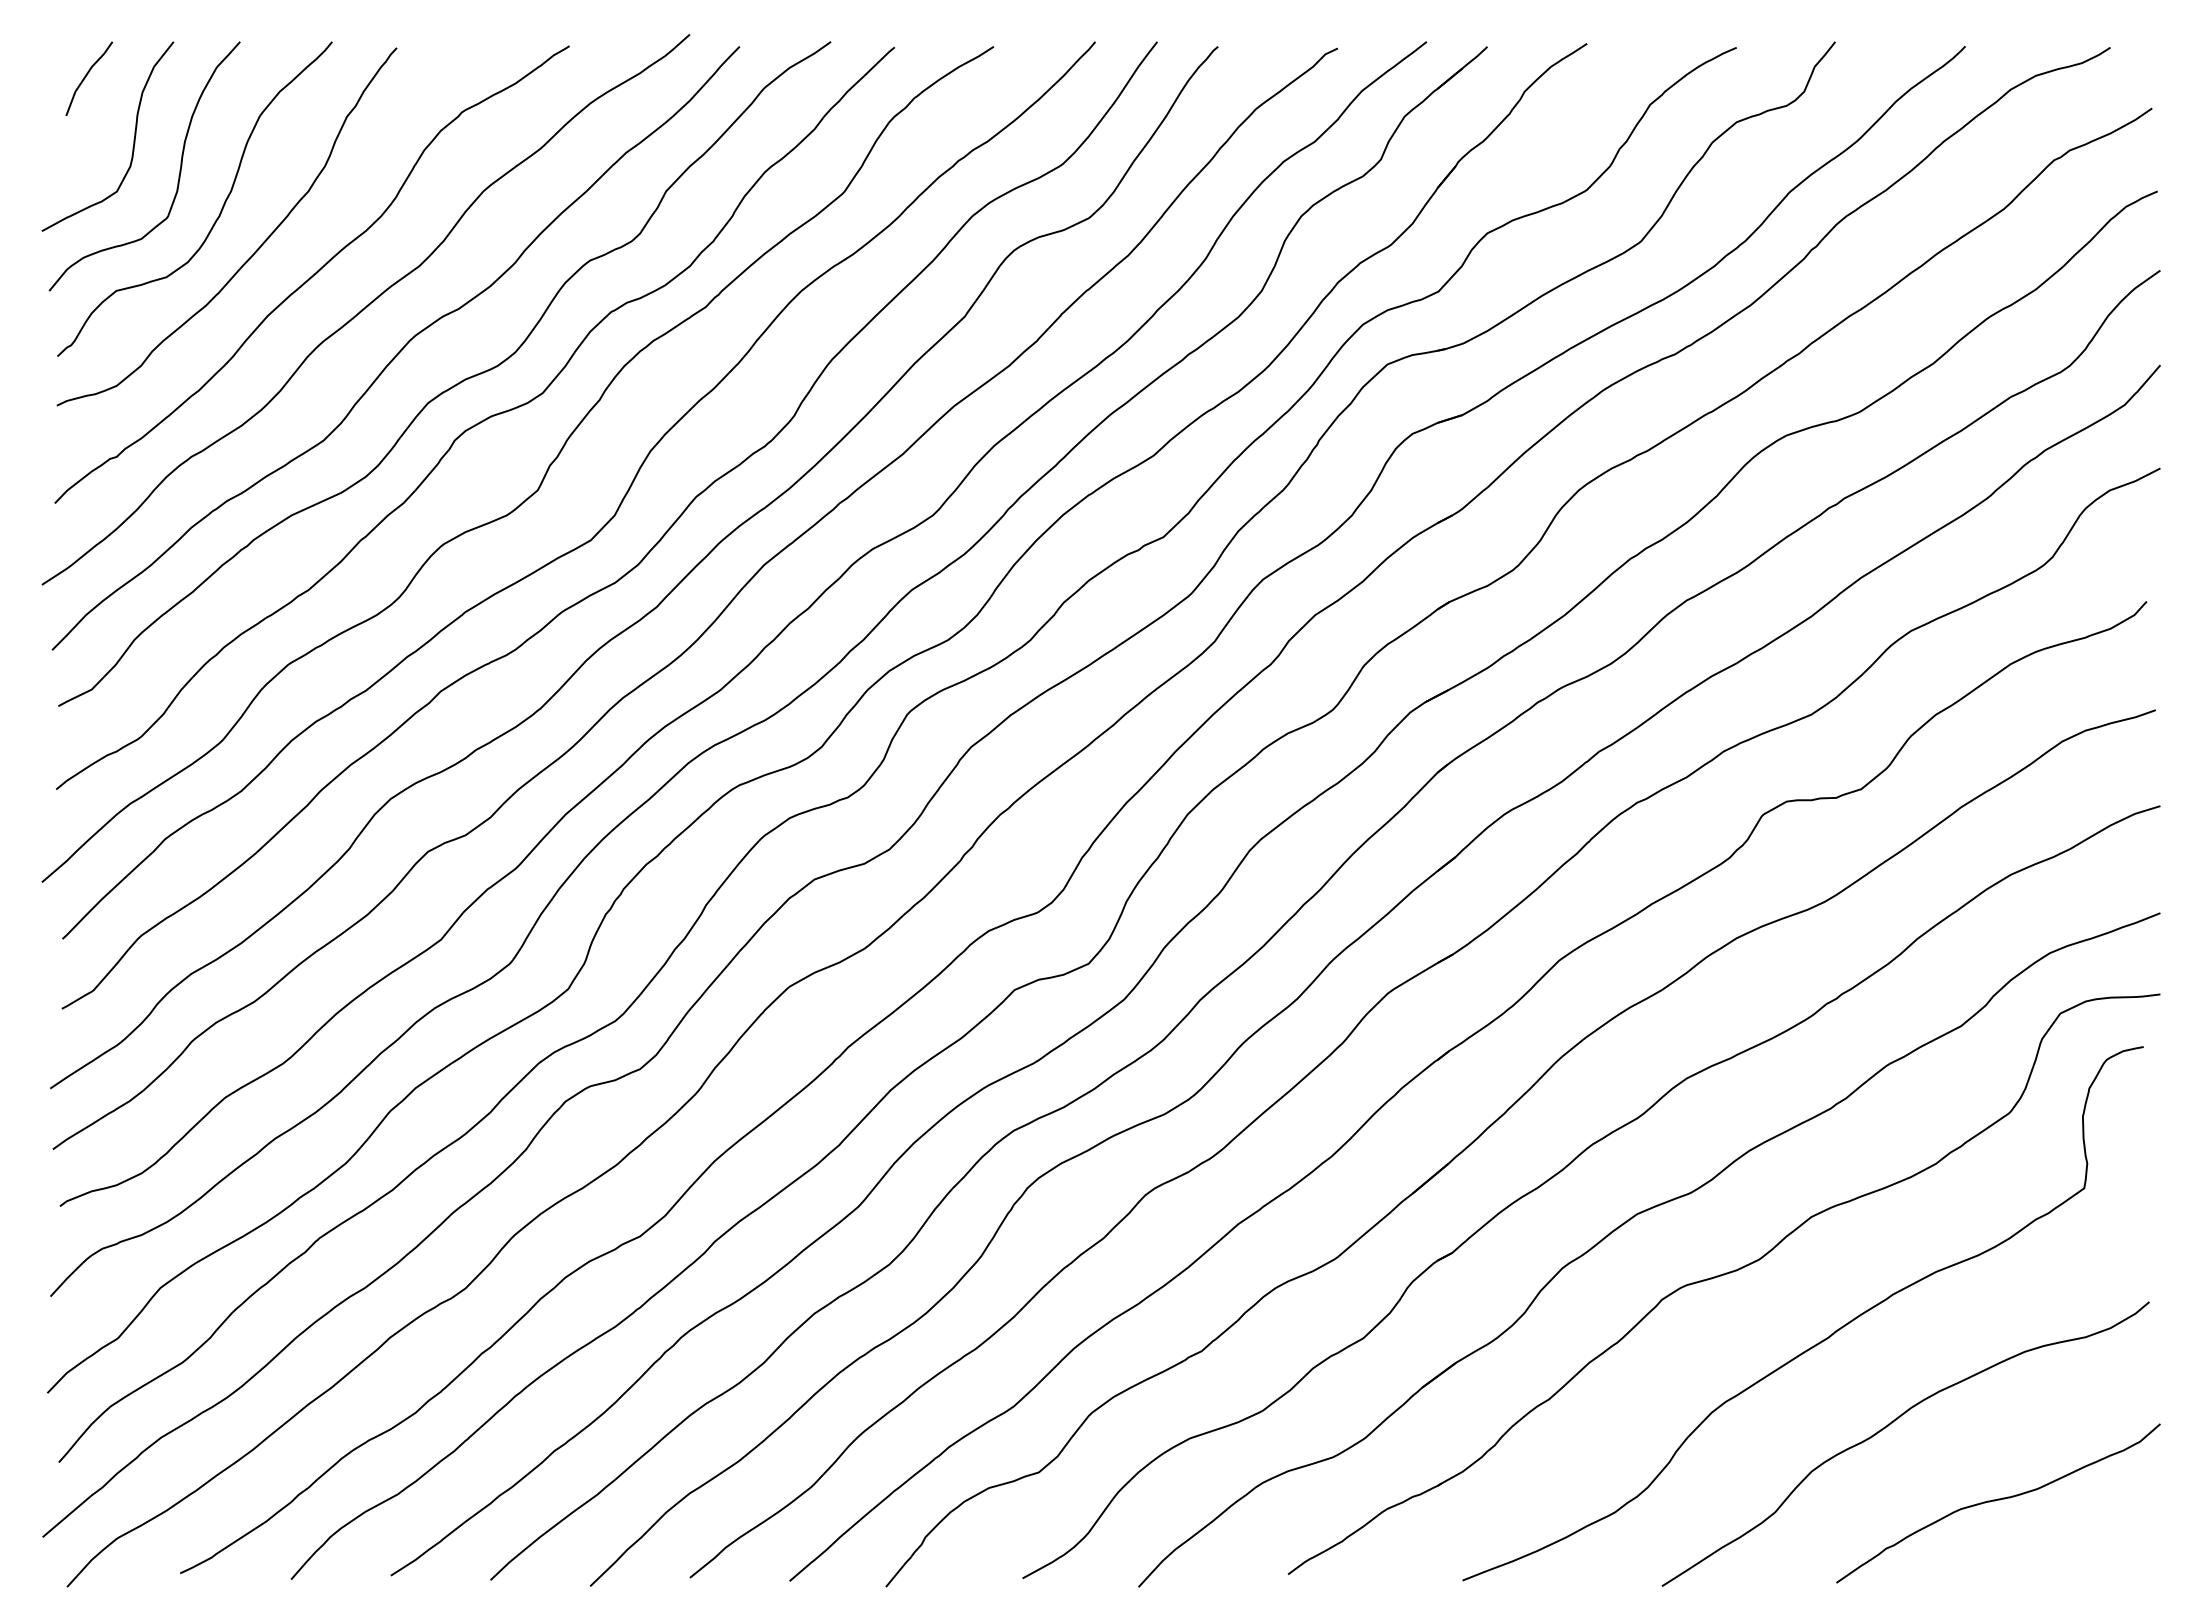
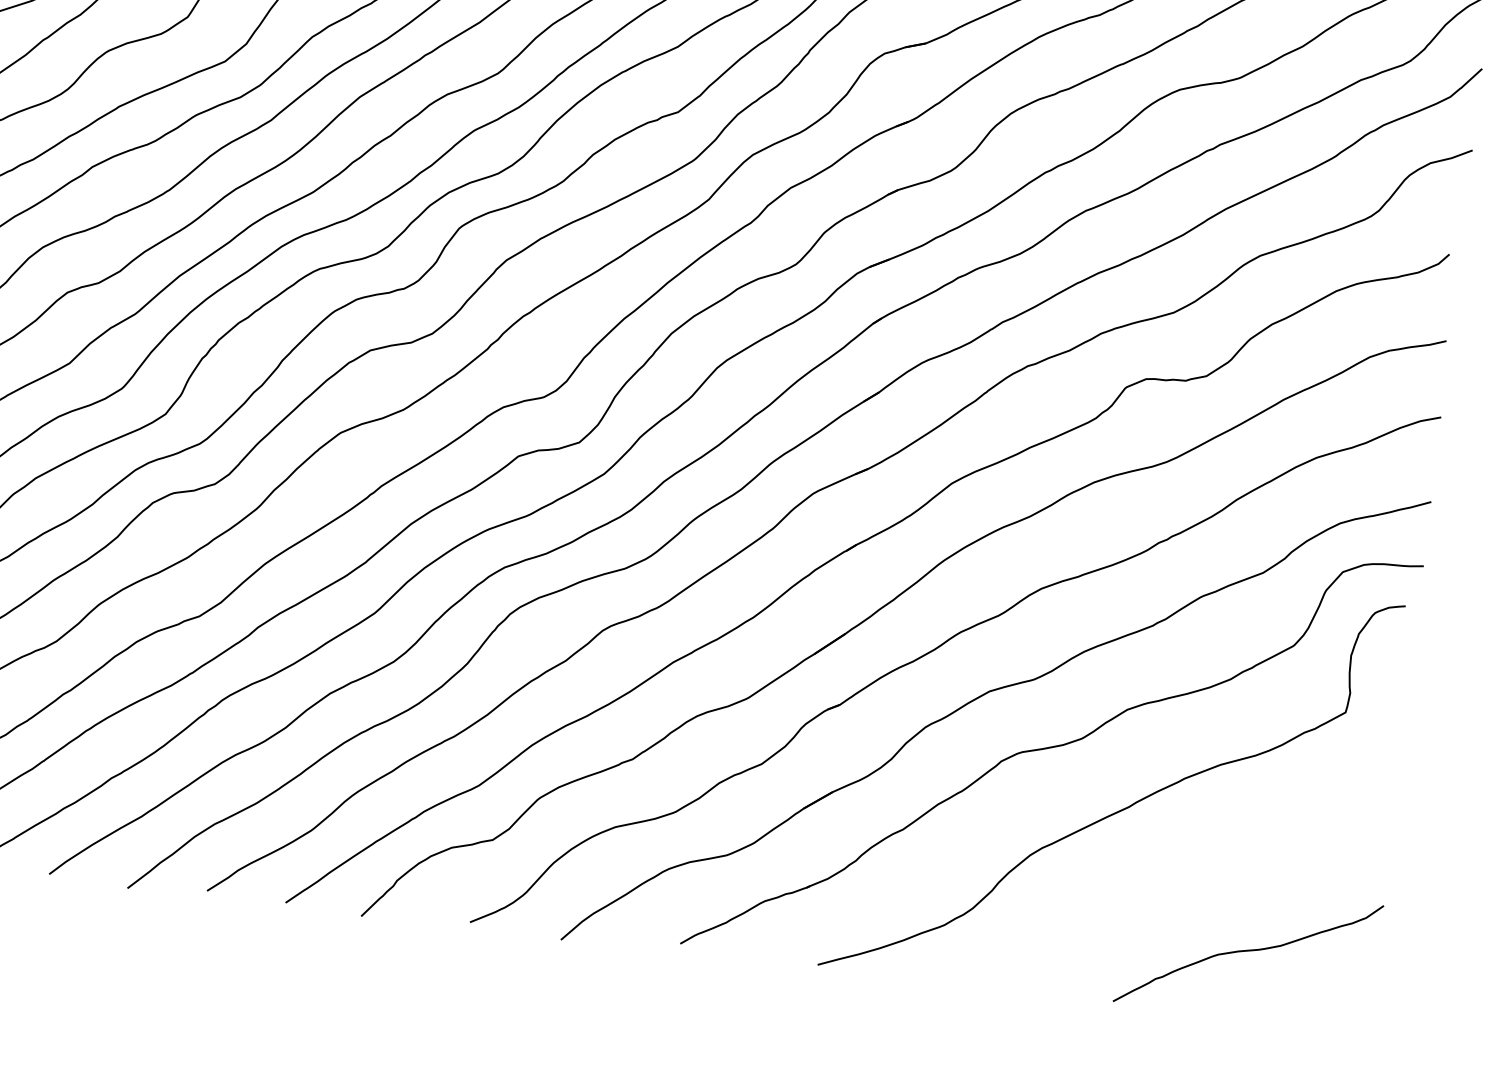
curve: (1892, 1423) -> (1172, 880), removed

